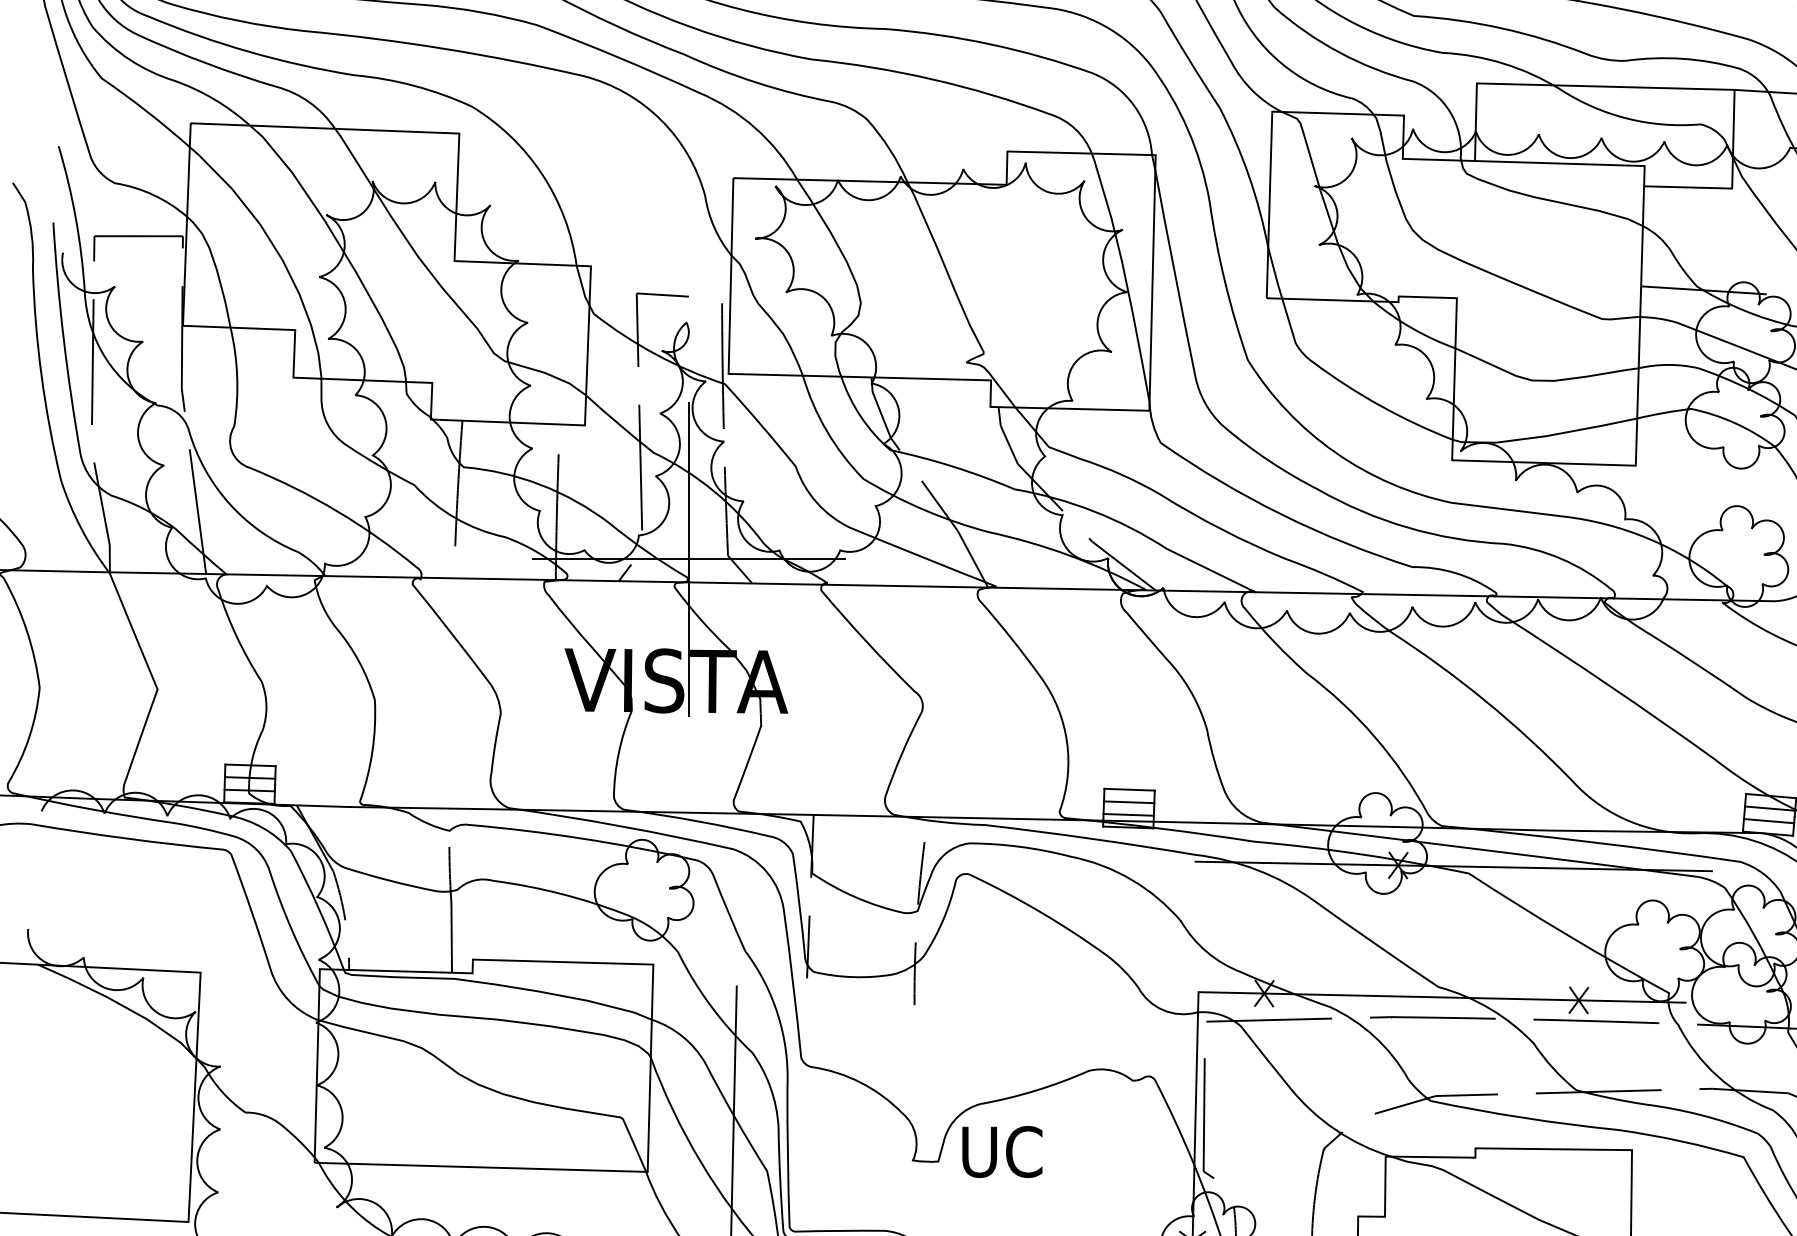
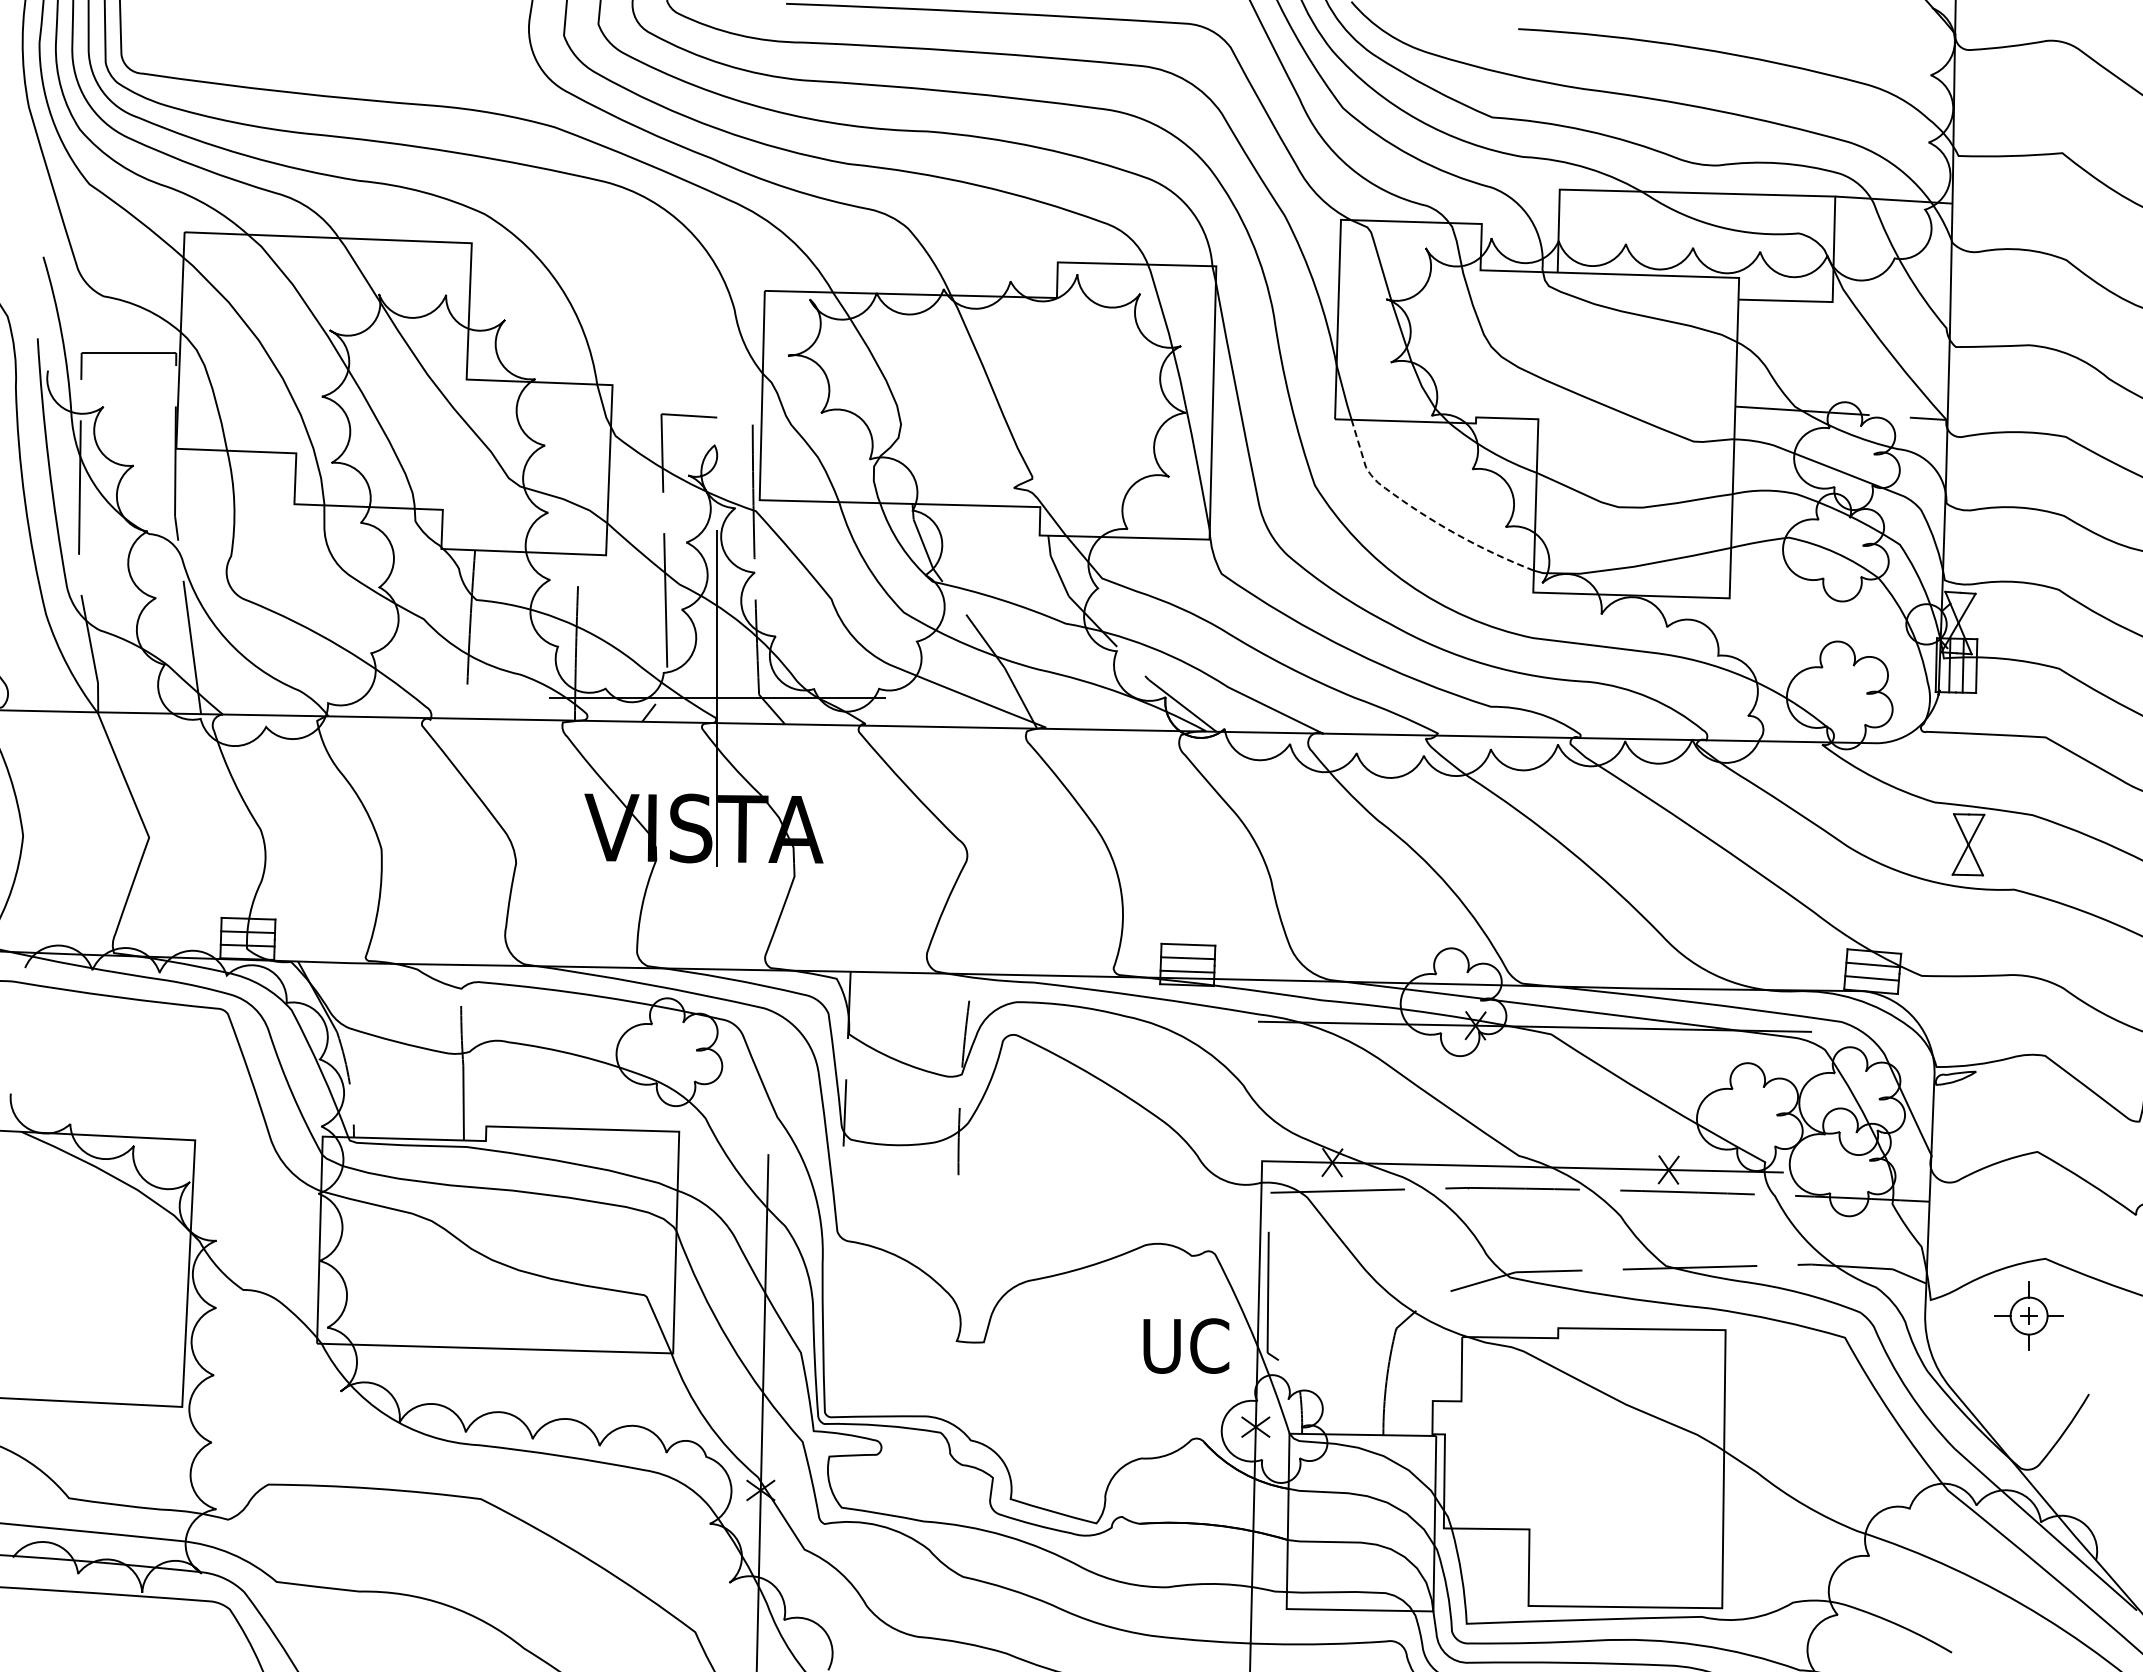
line: (1348, 386) -> (1422, 513), solid -> dashed
text: (1002, 1151) -> (1186, 1345), moved

